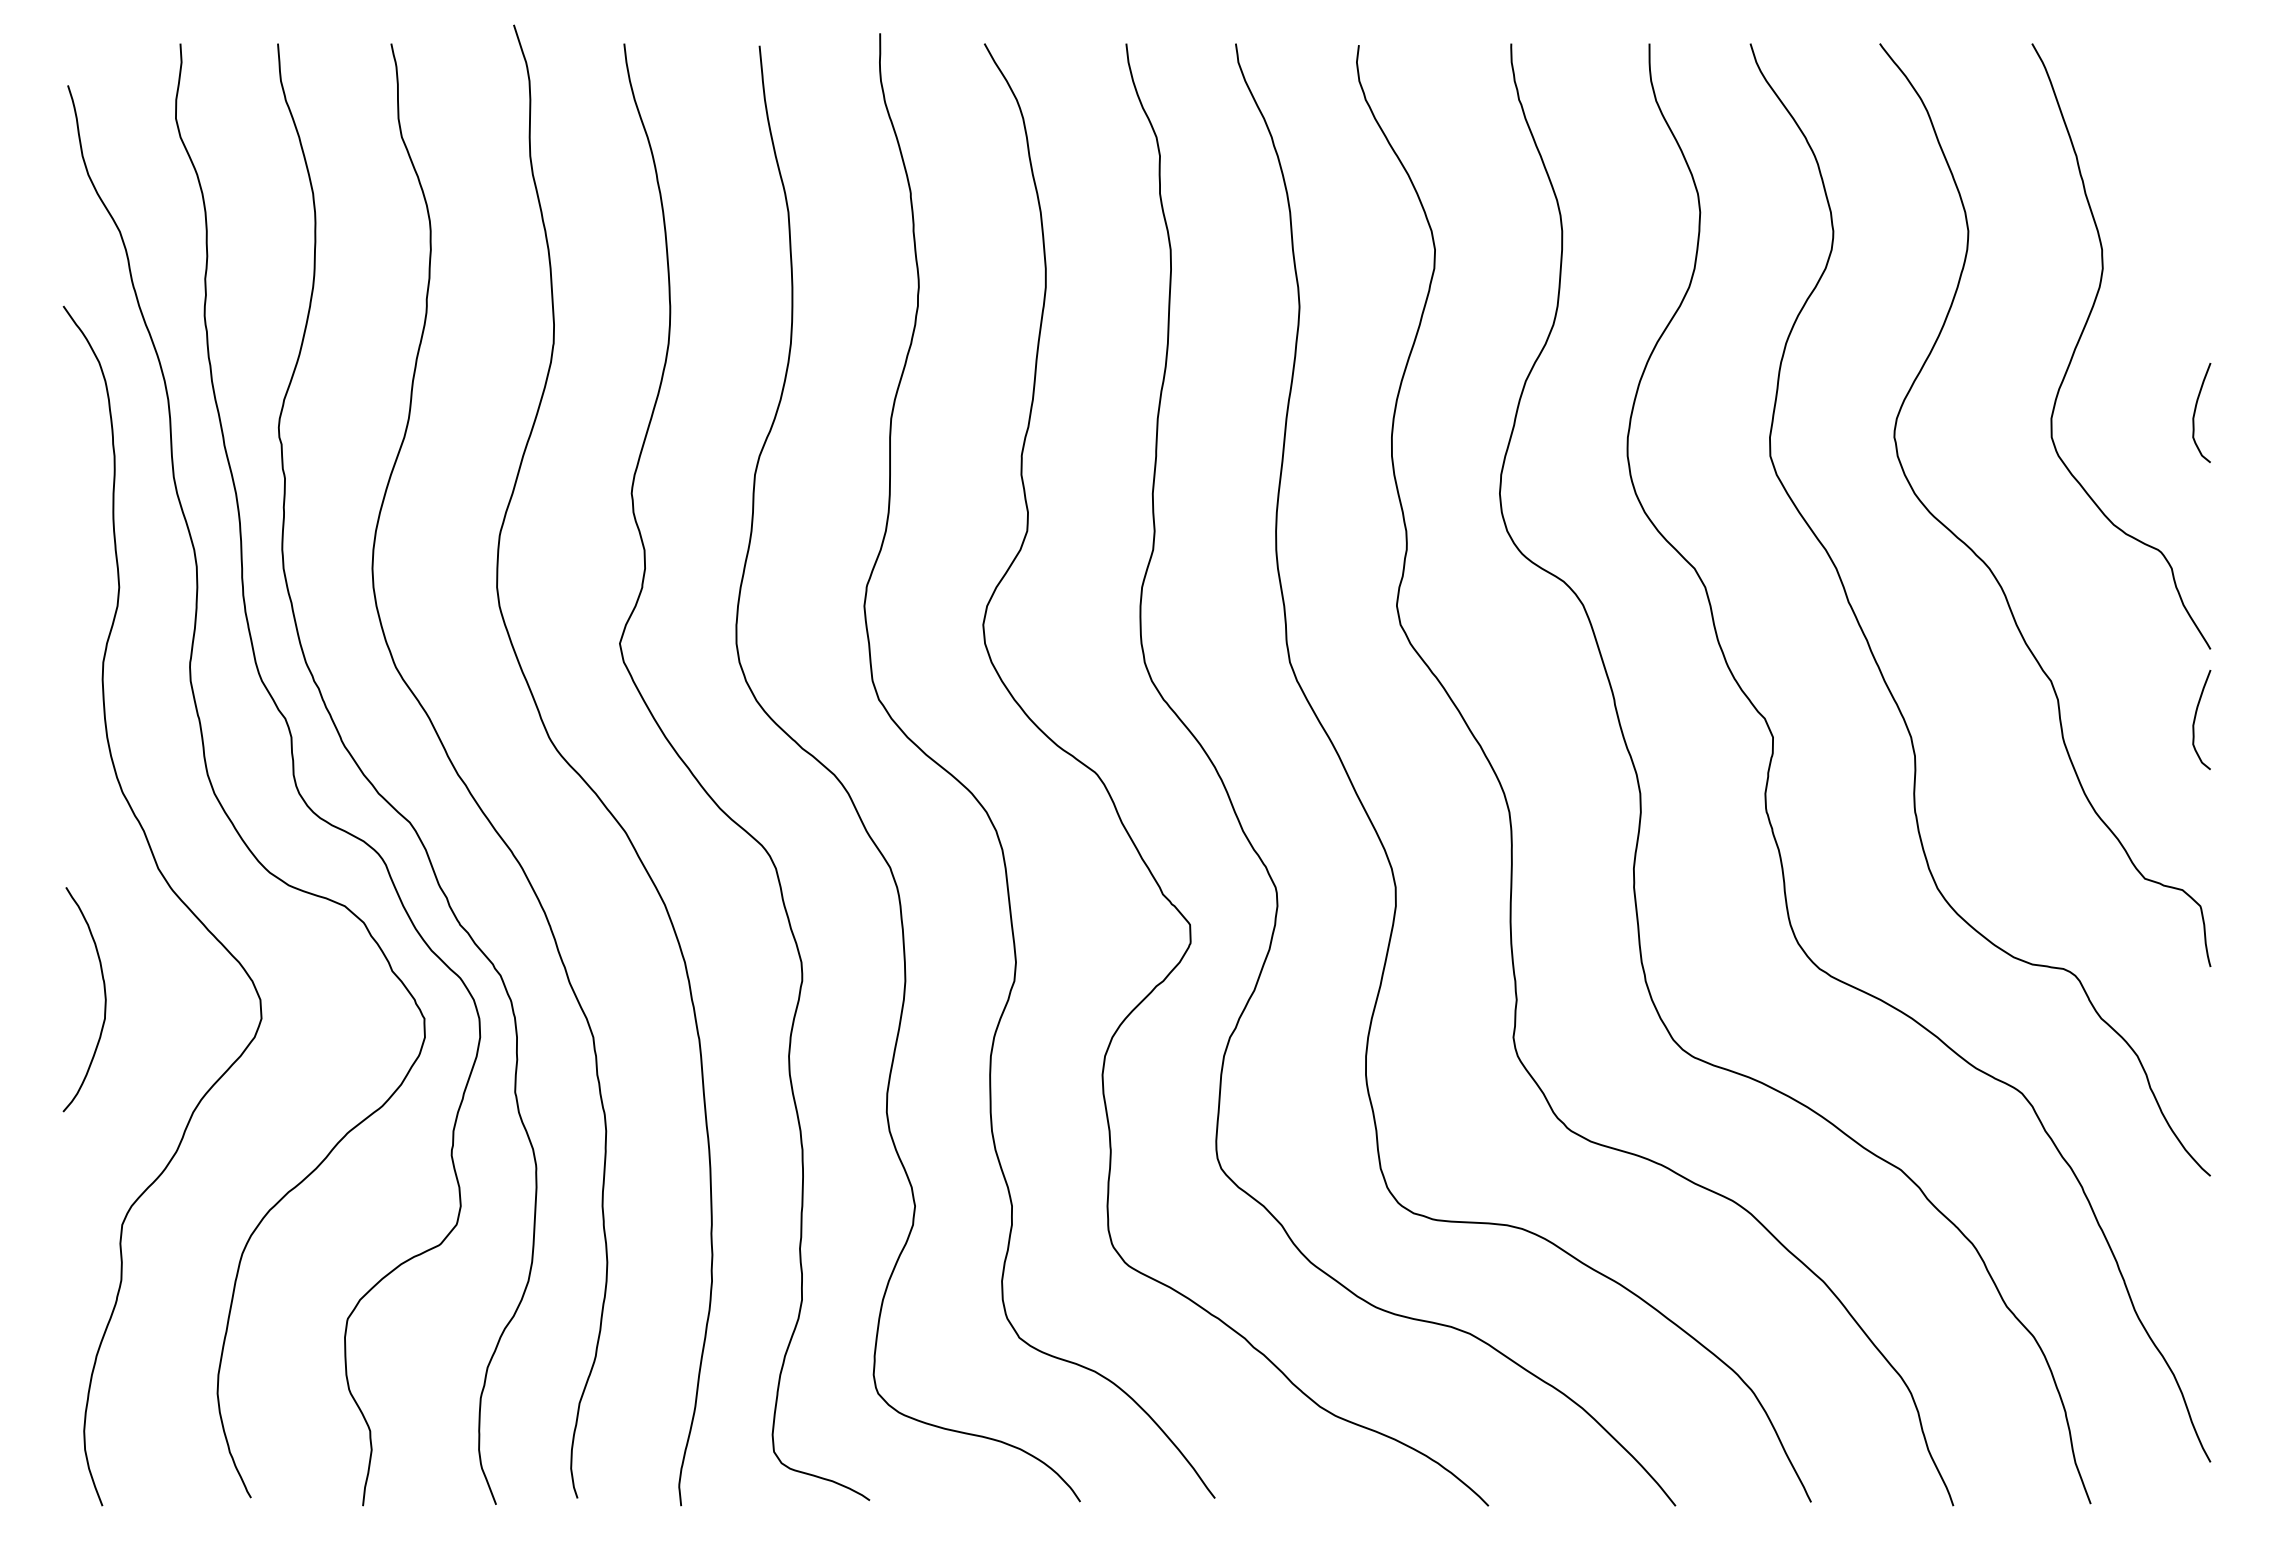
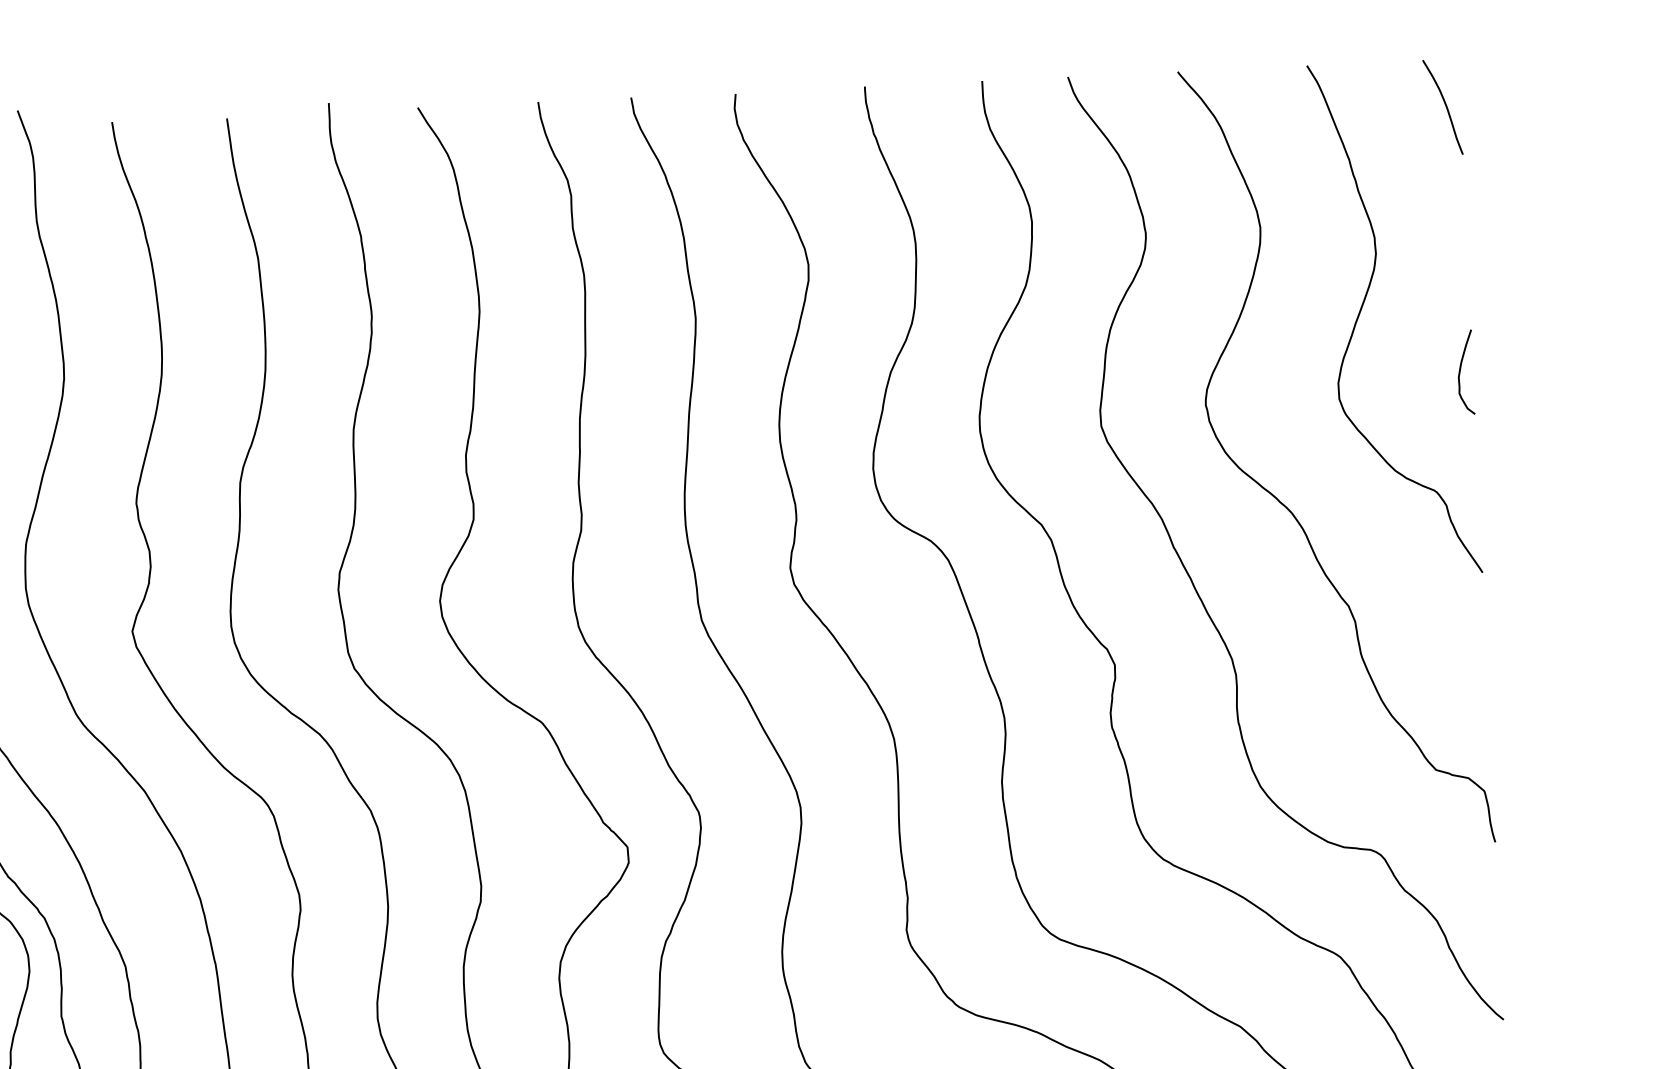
curve: (2192, 98) -> (1445, 105), added
curve: (2196, 716) -> (1473, 630), removed

